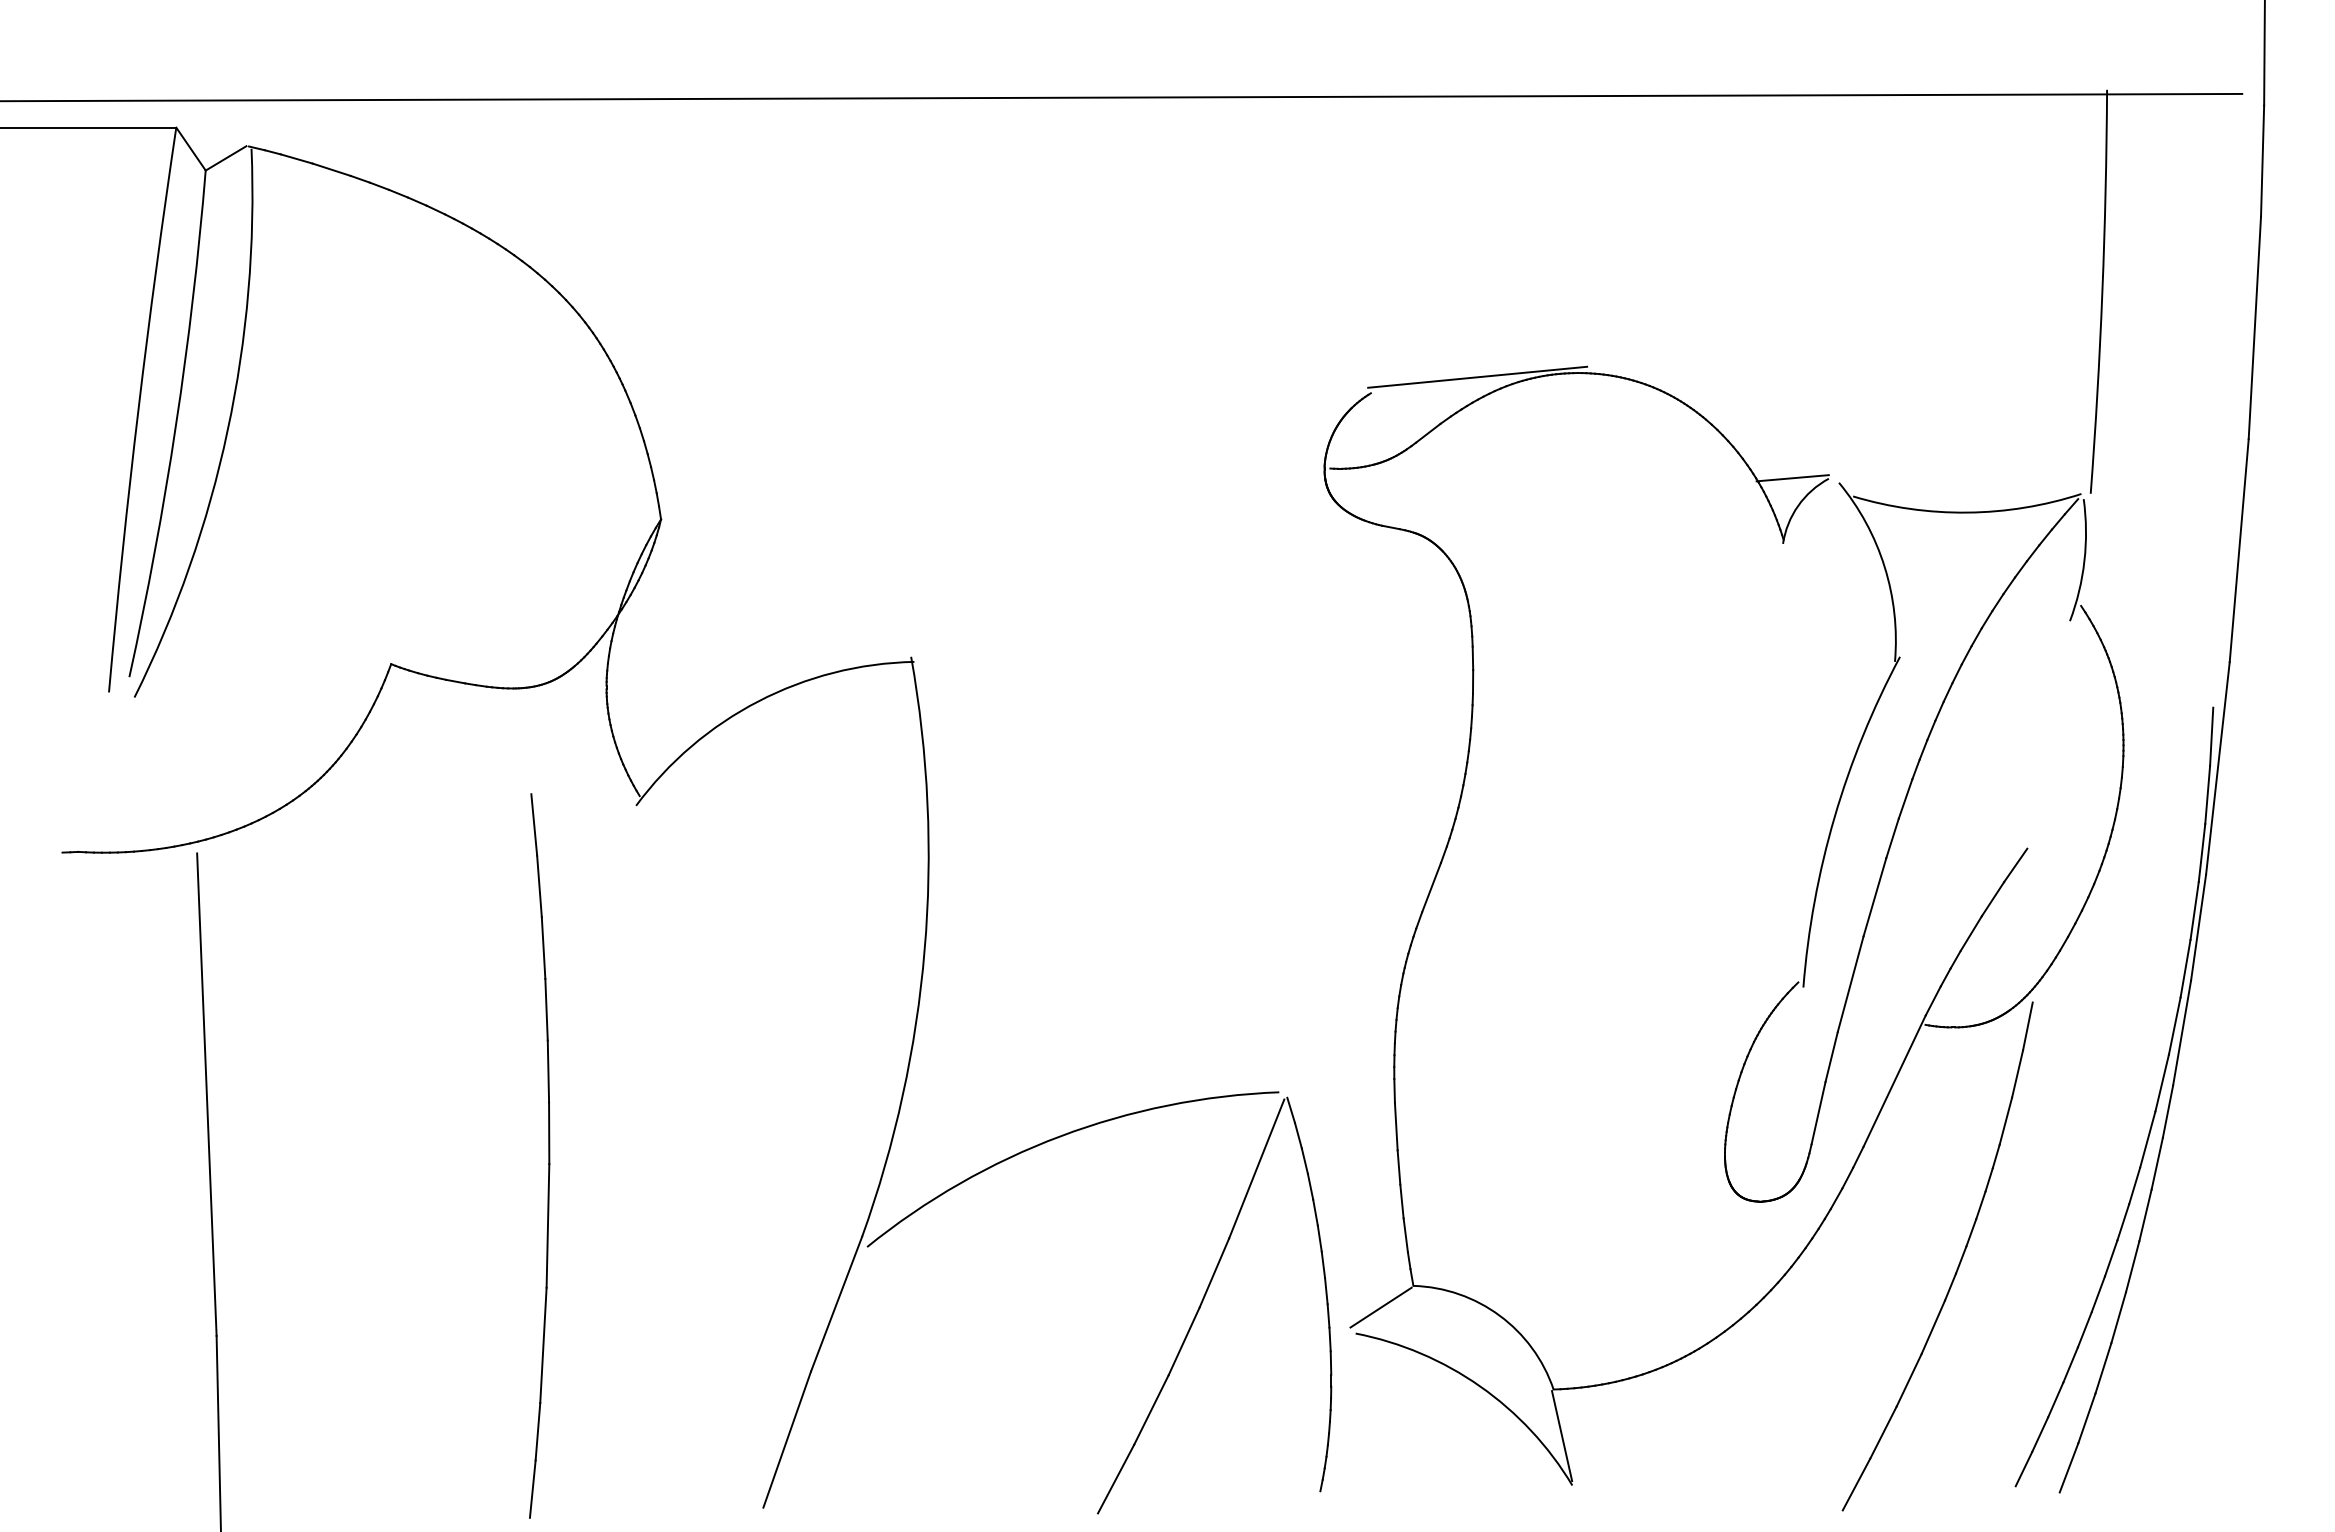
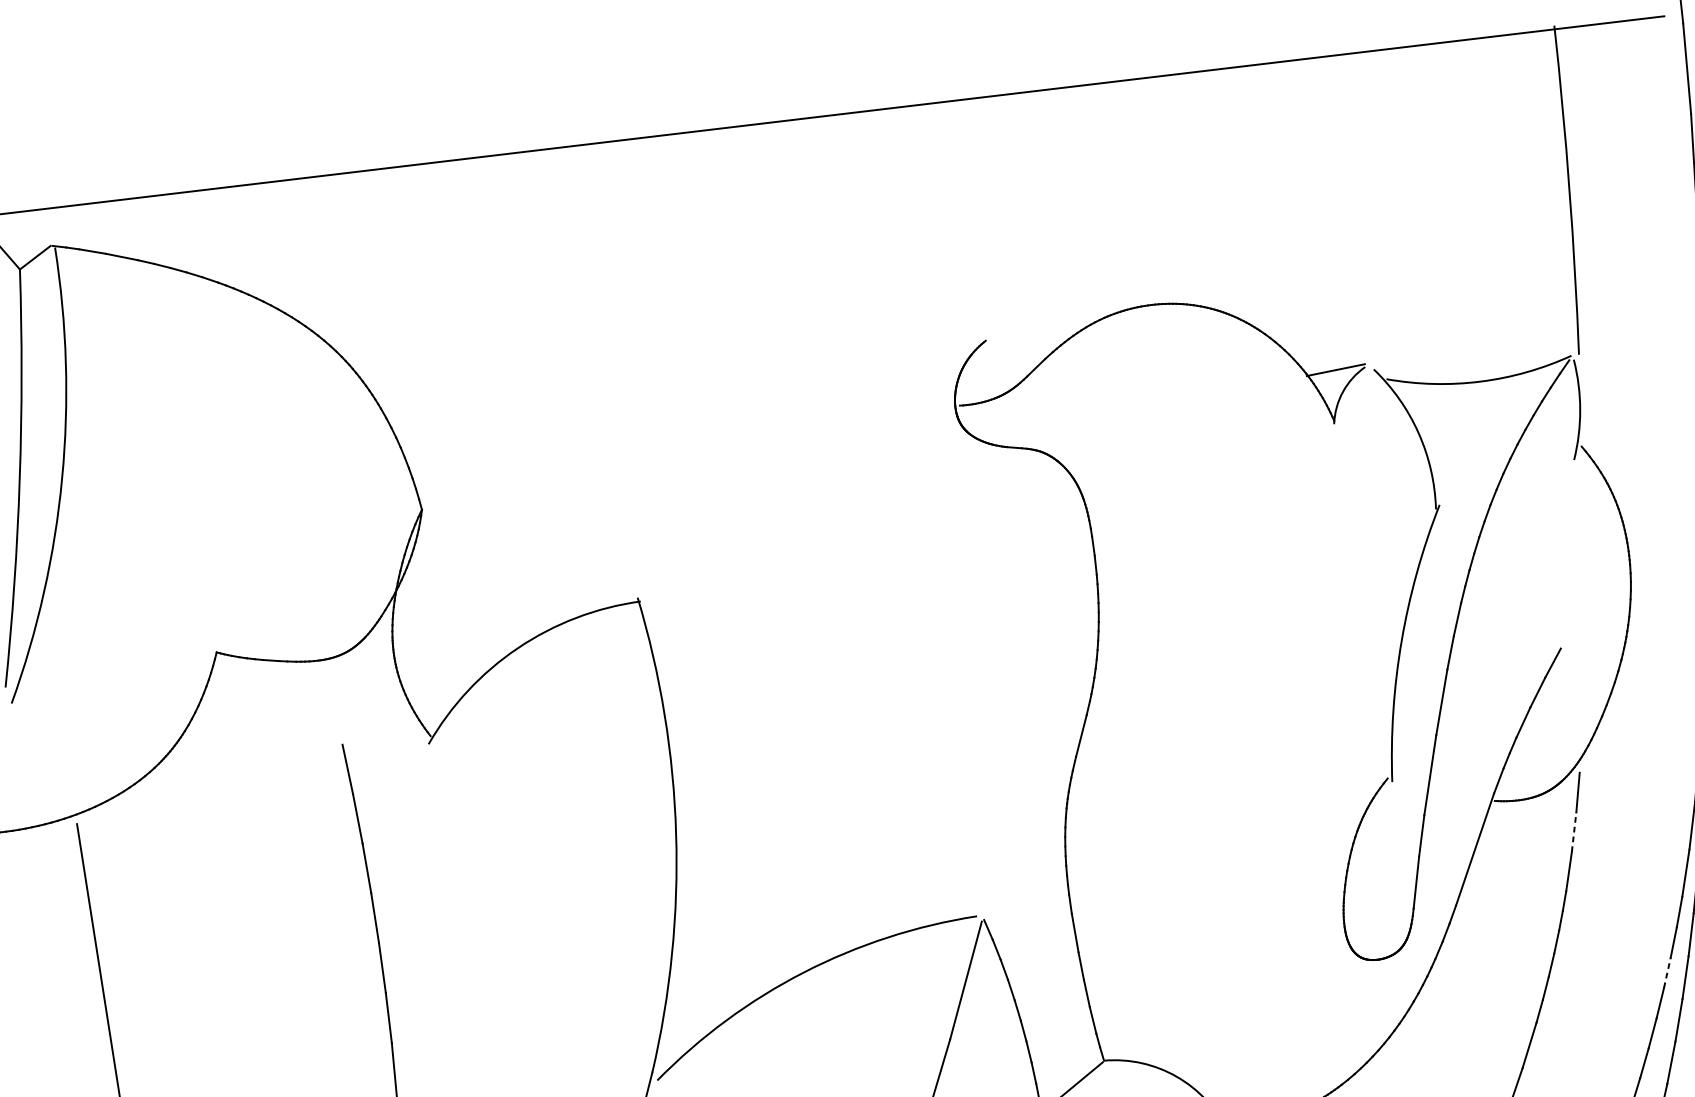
line: (1477, 376) -> (1070, 317), removed
line: (2017, 1073) -> (1574, 831), solid -> dashed
line: (2111, 1257) -> (1667, 972), solid -> dashed

